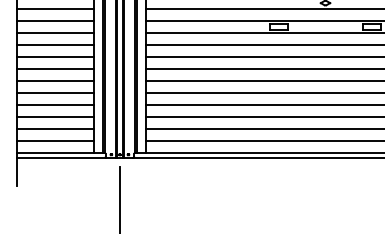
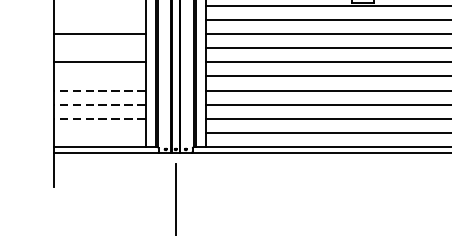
line: (55, 32) -> (99, 5), removed
line: (55, 44) -> (99, 19), removed
line: (55, 68) -> (99, 47), removed
line: (55, 92) -> (99, 76), removed
line: (55, 104) -> (99, 90), solid -> dashed
line: (55, 116) -> (99, 104), solid -> dashed
line: (55, 128) -> (99, 118), solid -> dashed
line: (55, 140) -> (99, 132), removed

